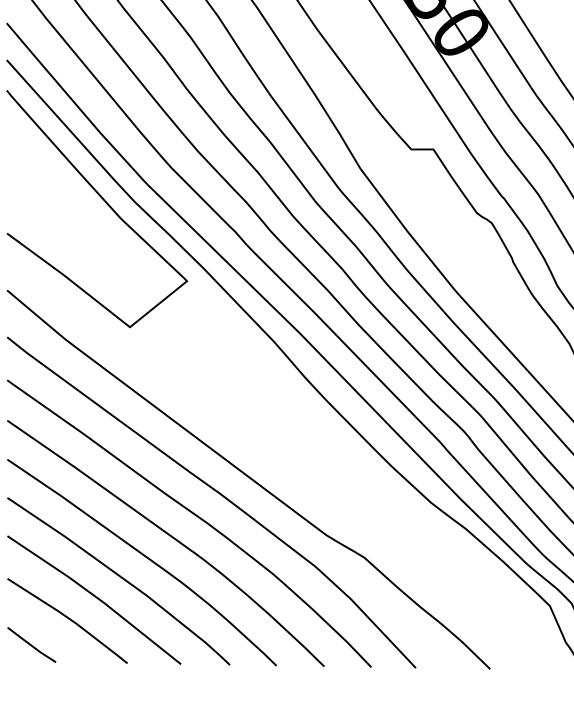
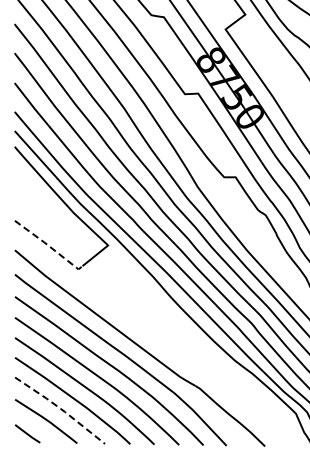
line: (73, 283) -> (49, 246), solid -> dashed
line: (97, 597) -> (61, 409), solid -> dashed

